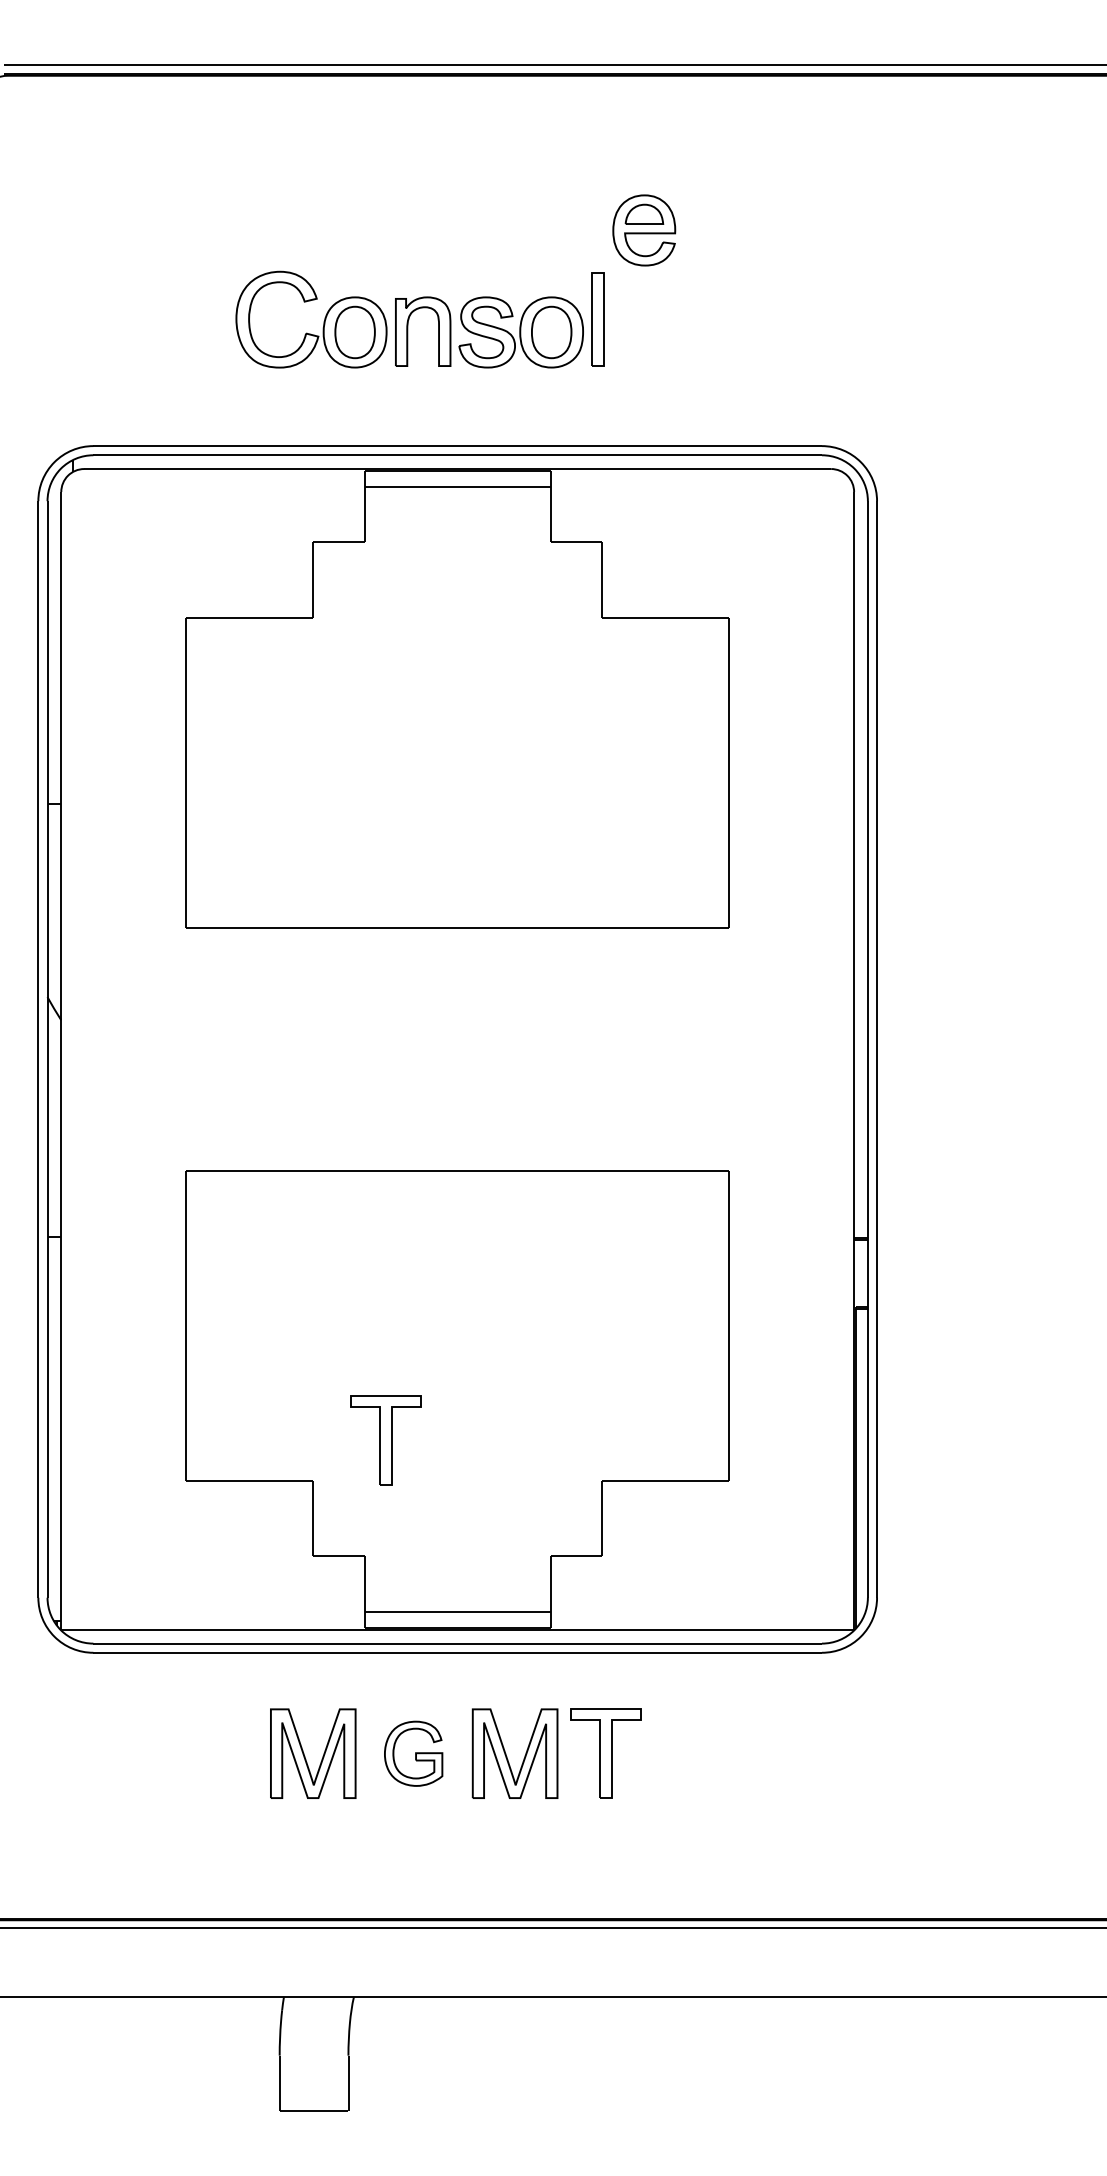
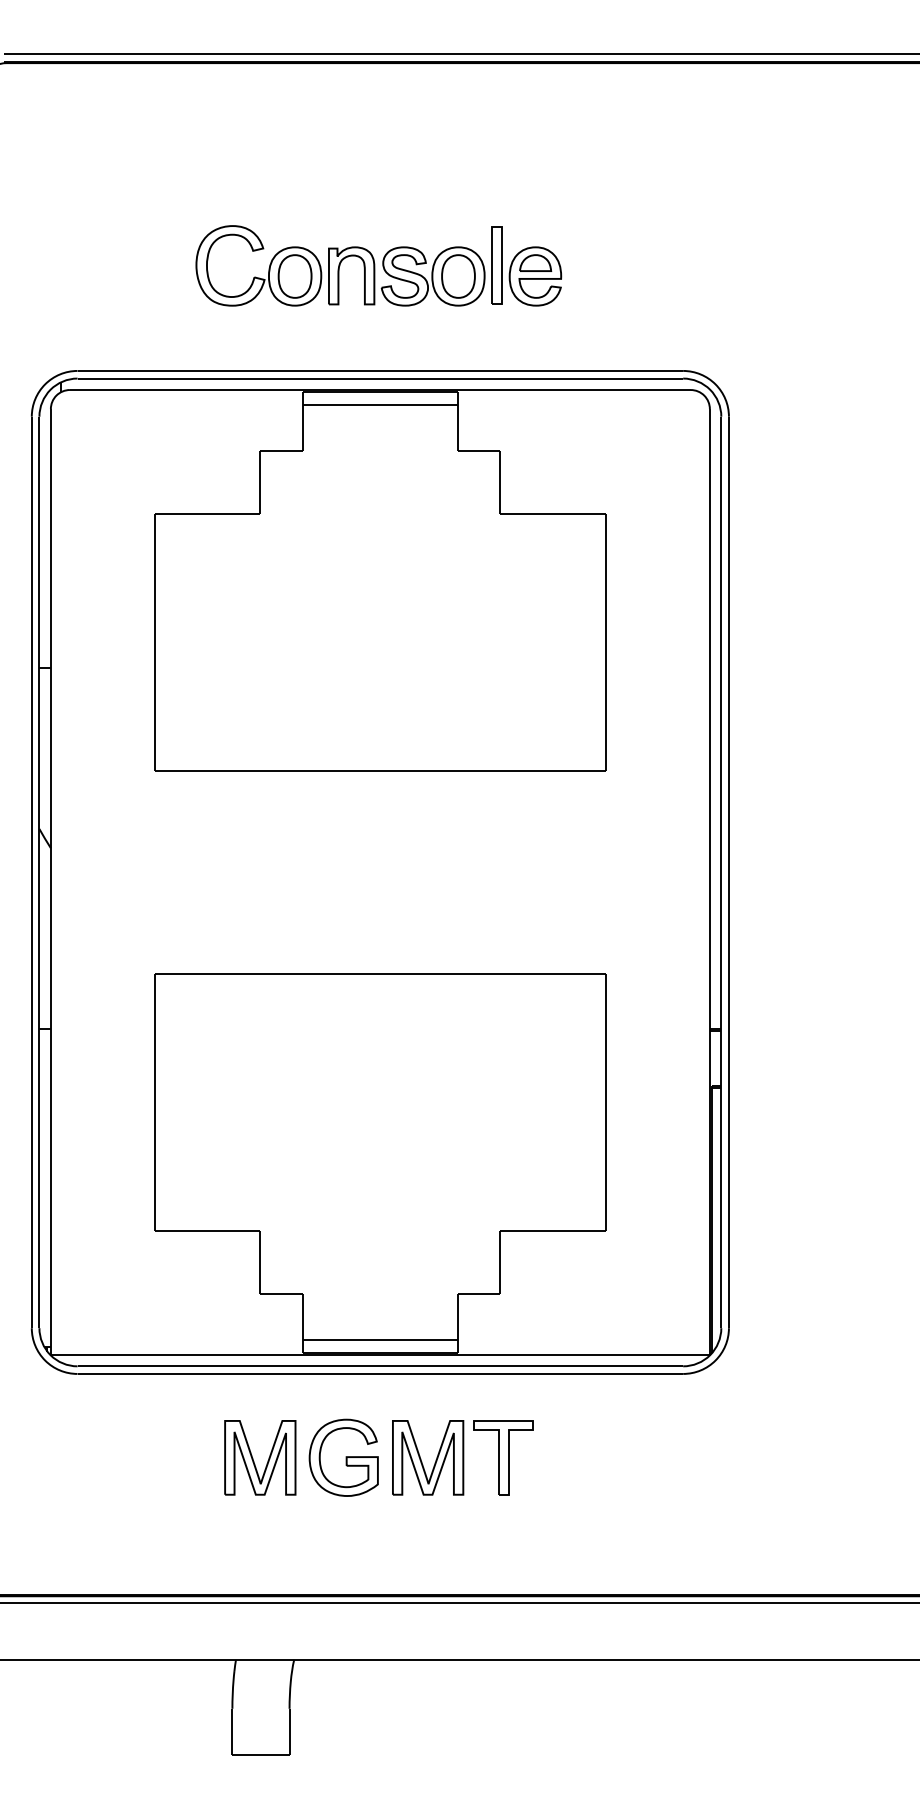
part: (644, 230) -> (535, 276), moved
part: (385, 1440) -> (320, 1197), removed
part: (413, 1753) -> (343, 1457), size x1.43

